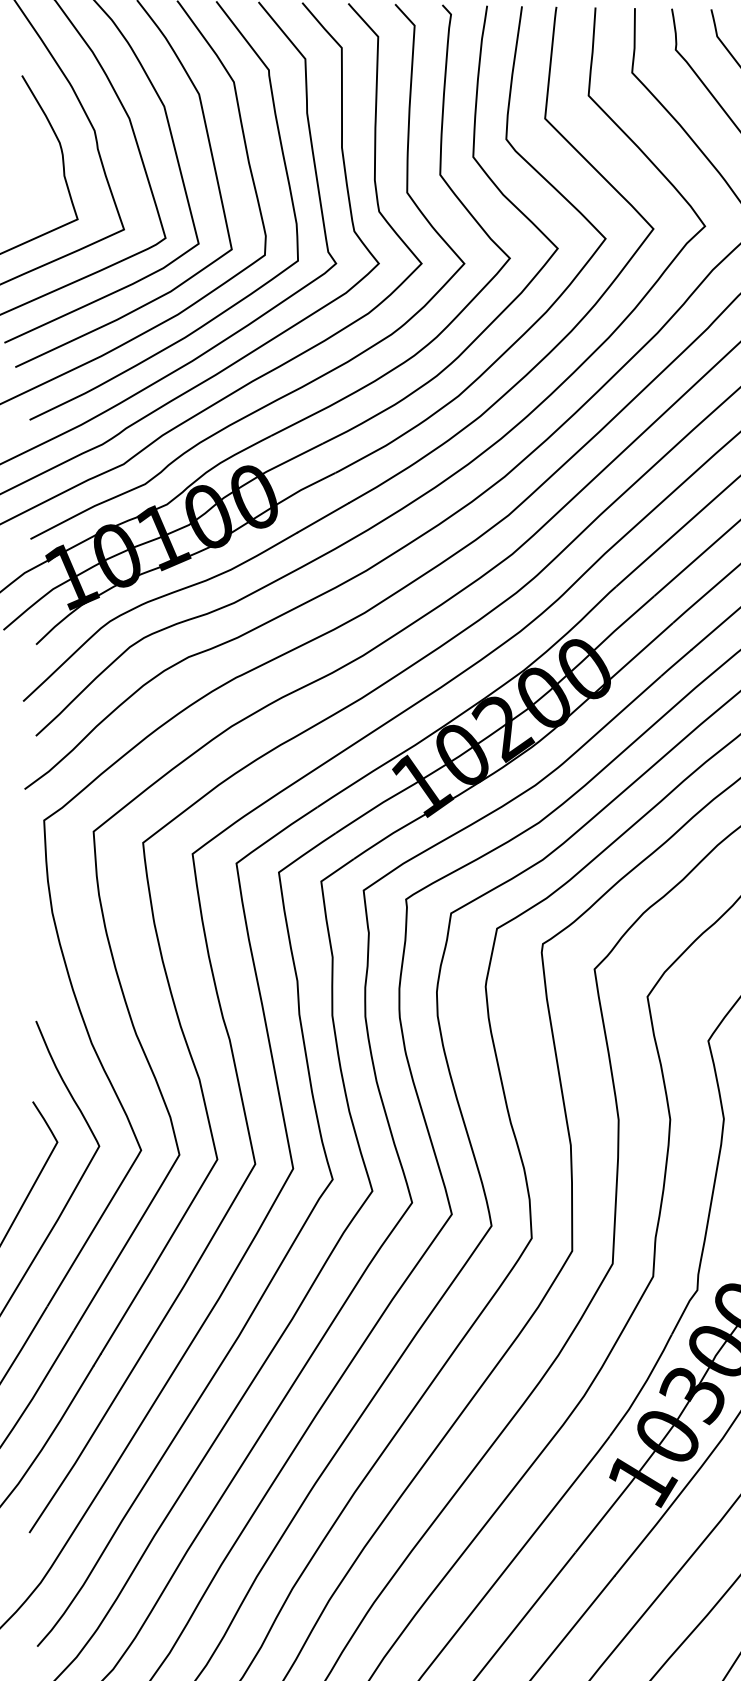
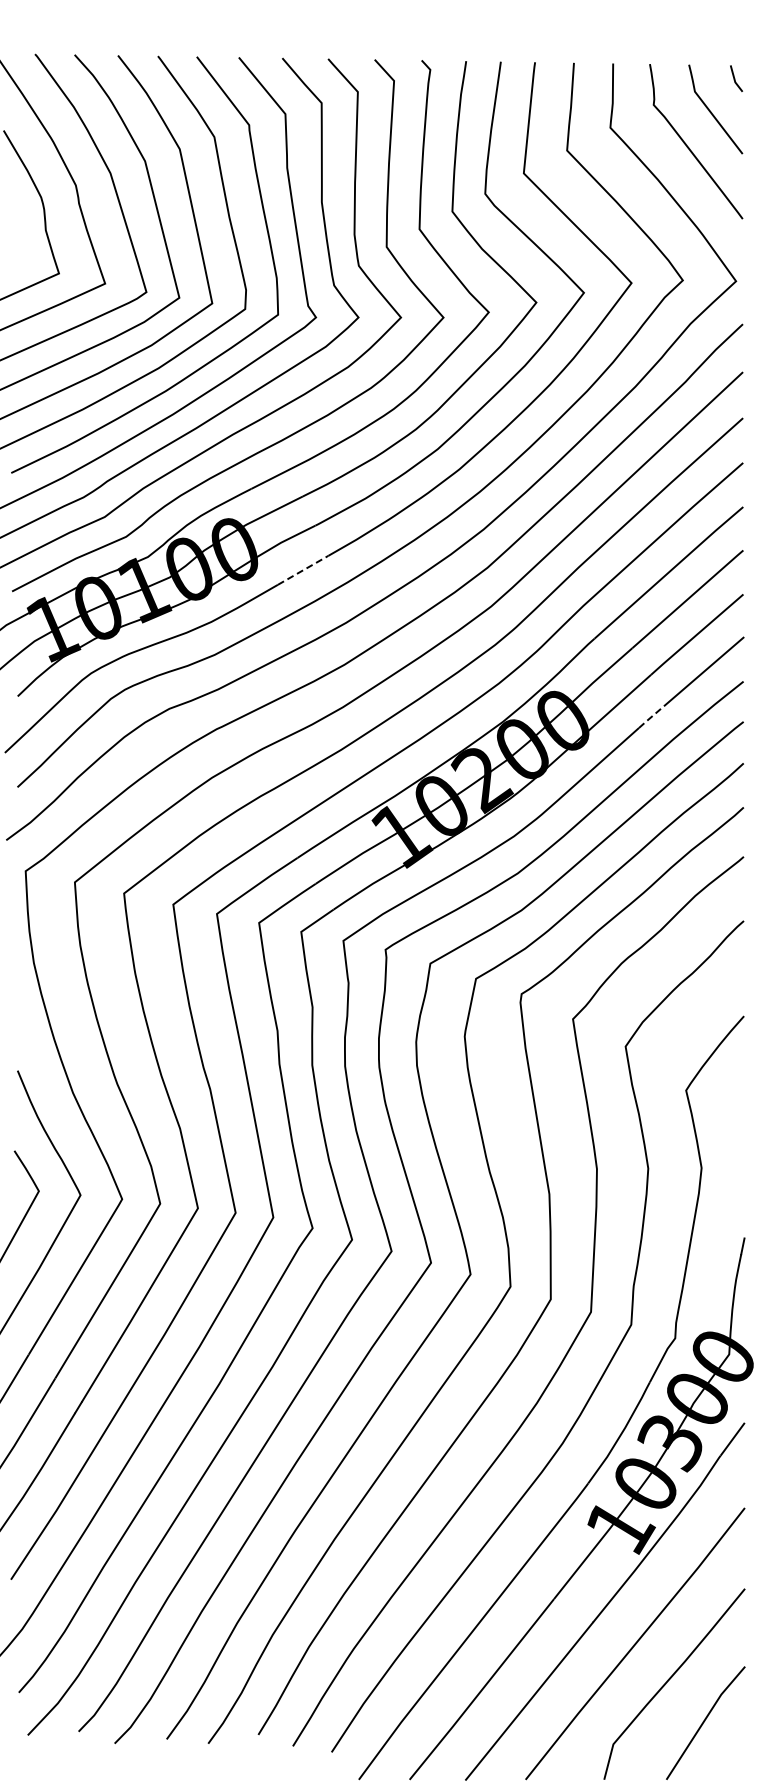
line: (323, 518) -> (303, 570), solid -> dashed
line: (675, 662) -> (653, 714), solid -> dashed

